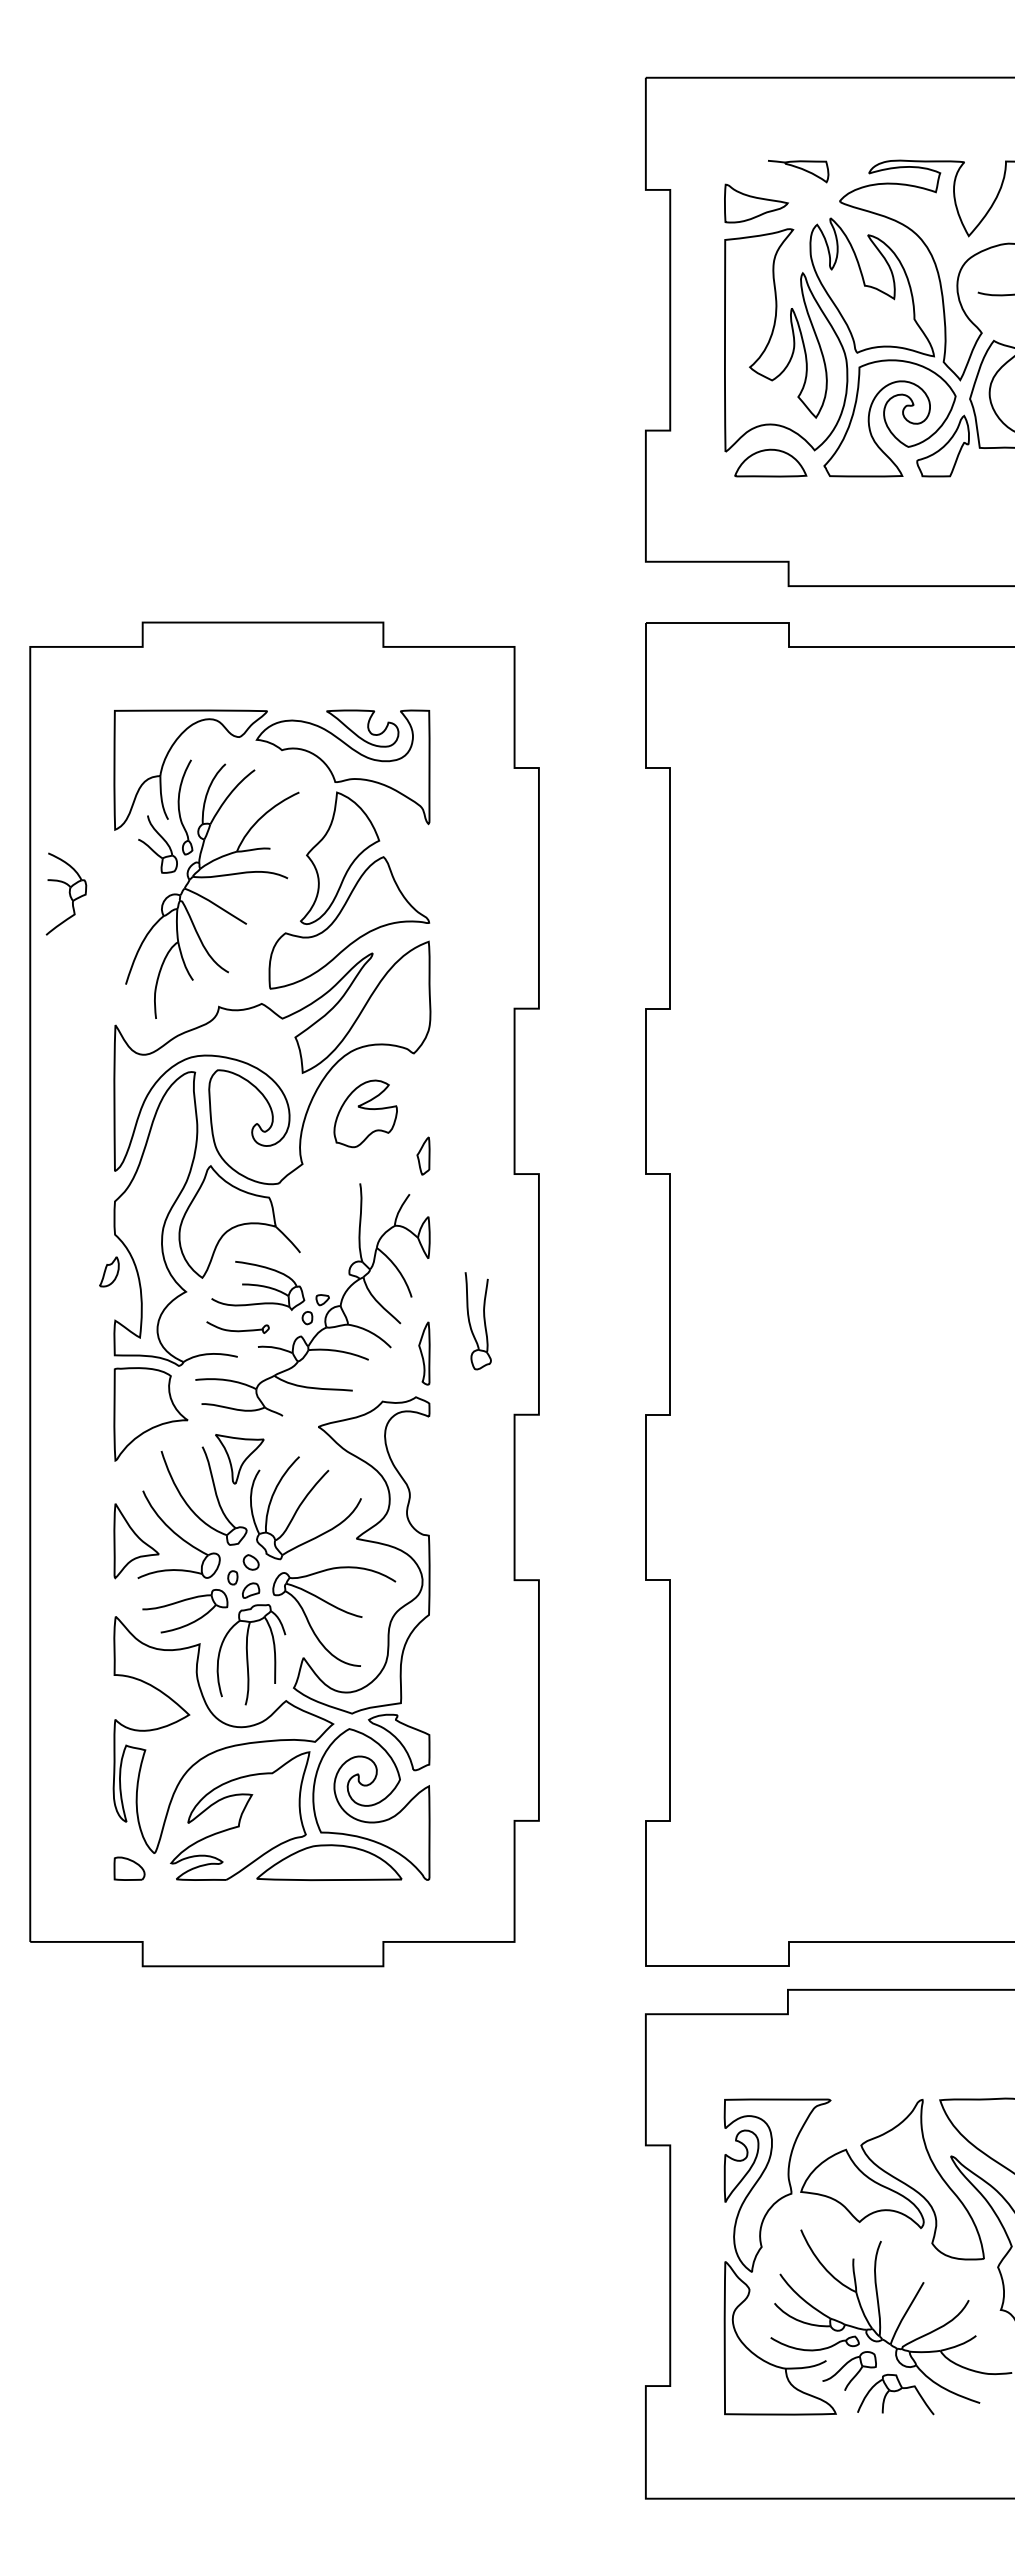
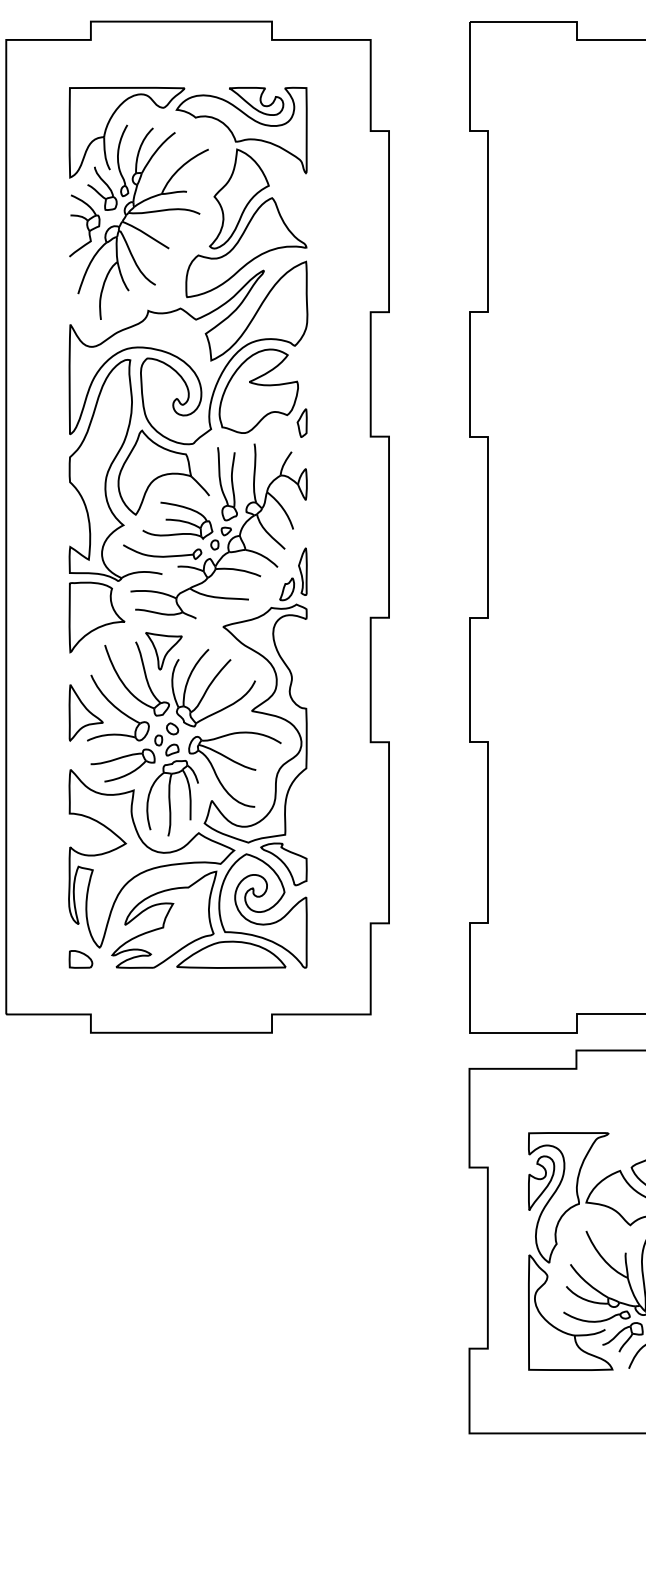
part: (66, 893) -> (84, 225), moved
part: (365, 1113) -> (258, 391), size x1.67
curve: (106, 1270) -> (284, 588), moved
part: (477, 1321) -> (226, 484), moved
part: (237, 1327) -> (162, 552), size x1.67

